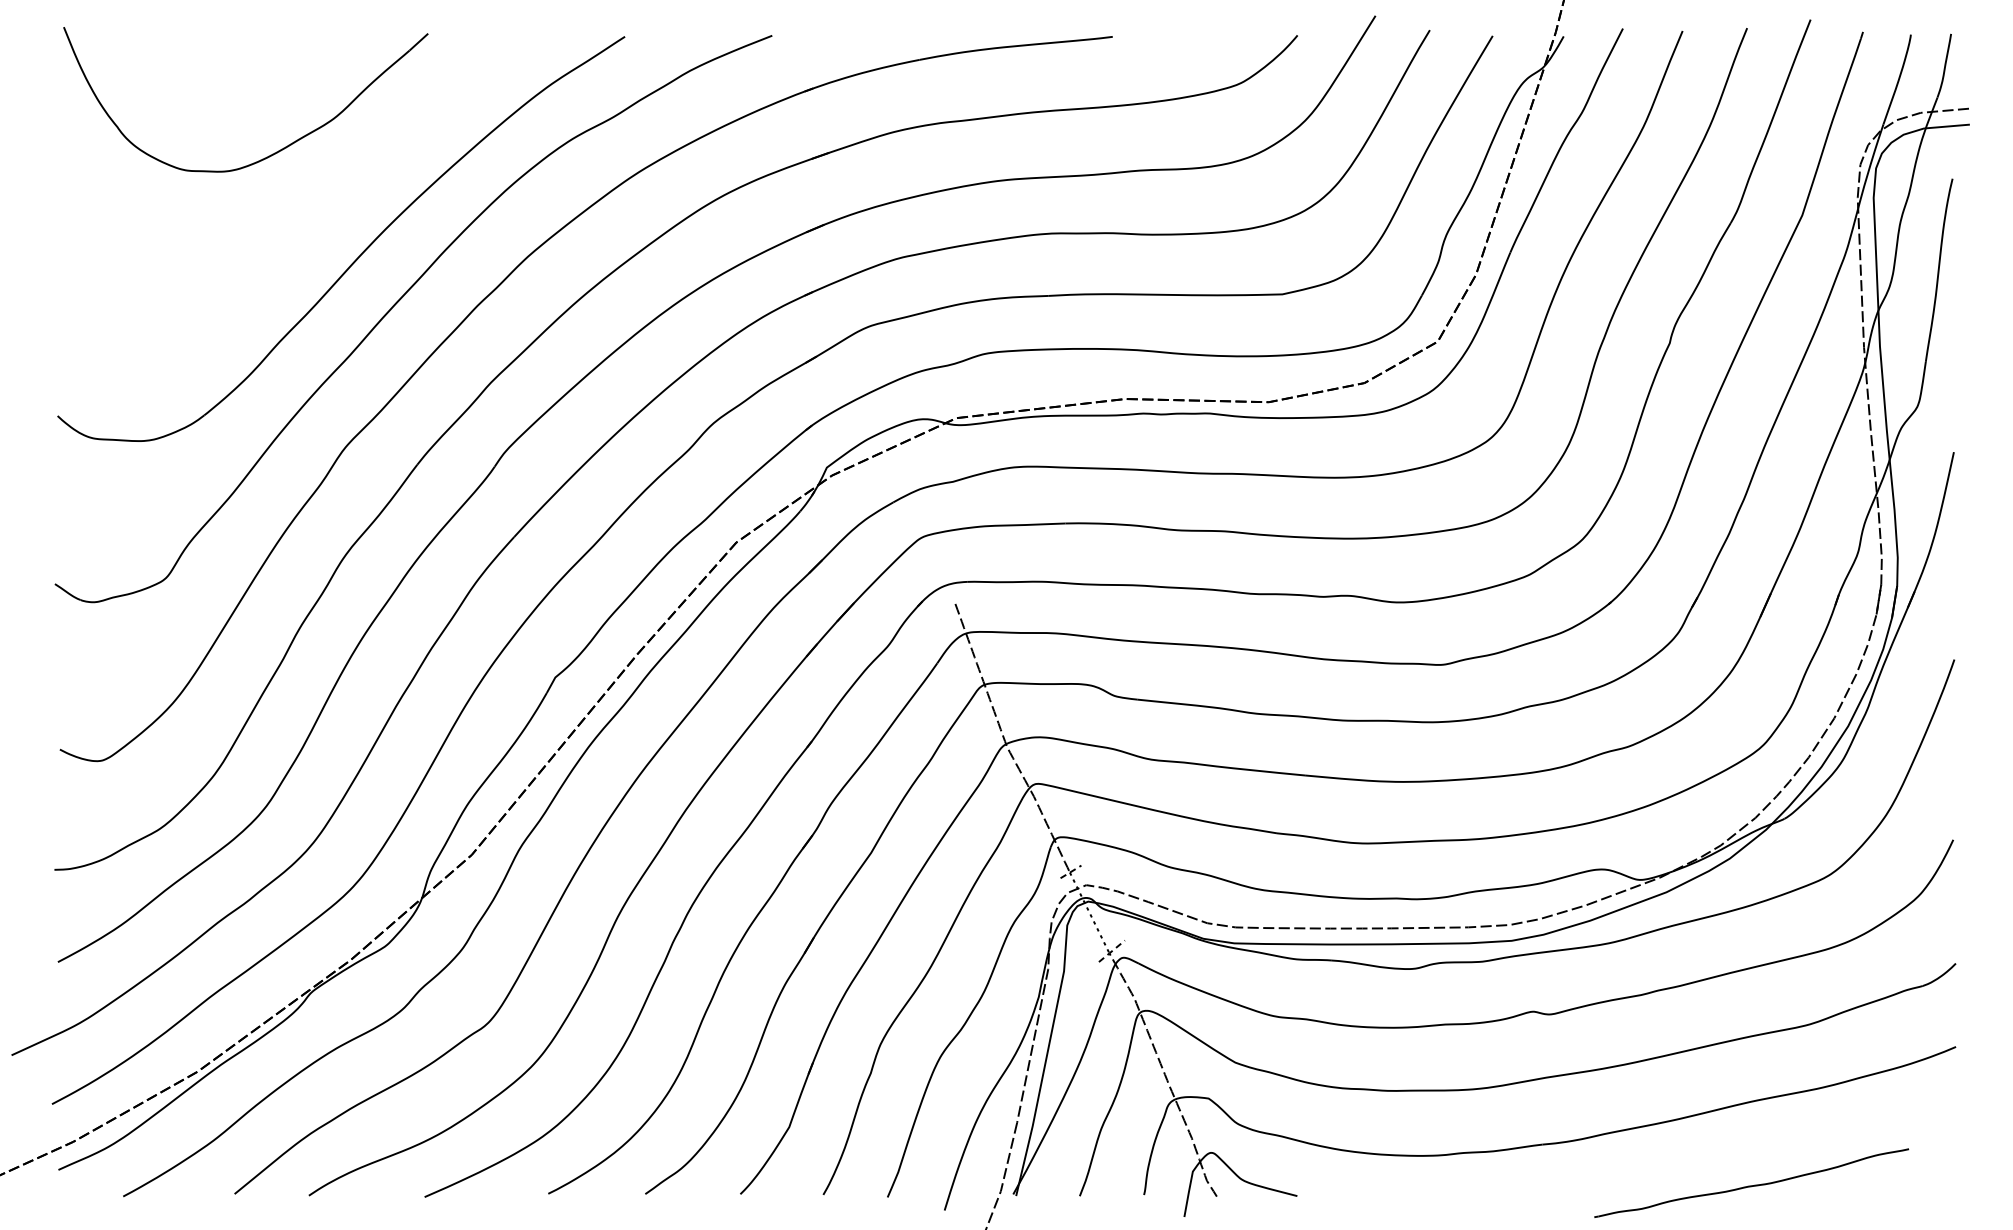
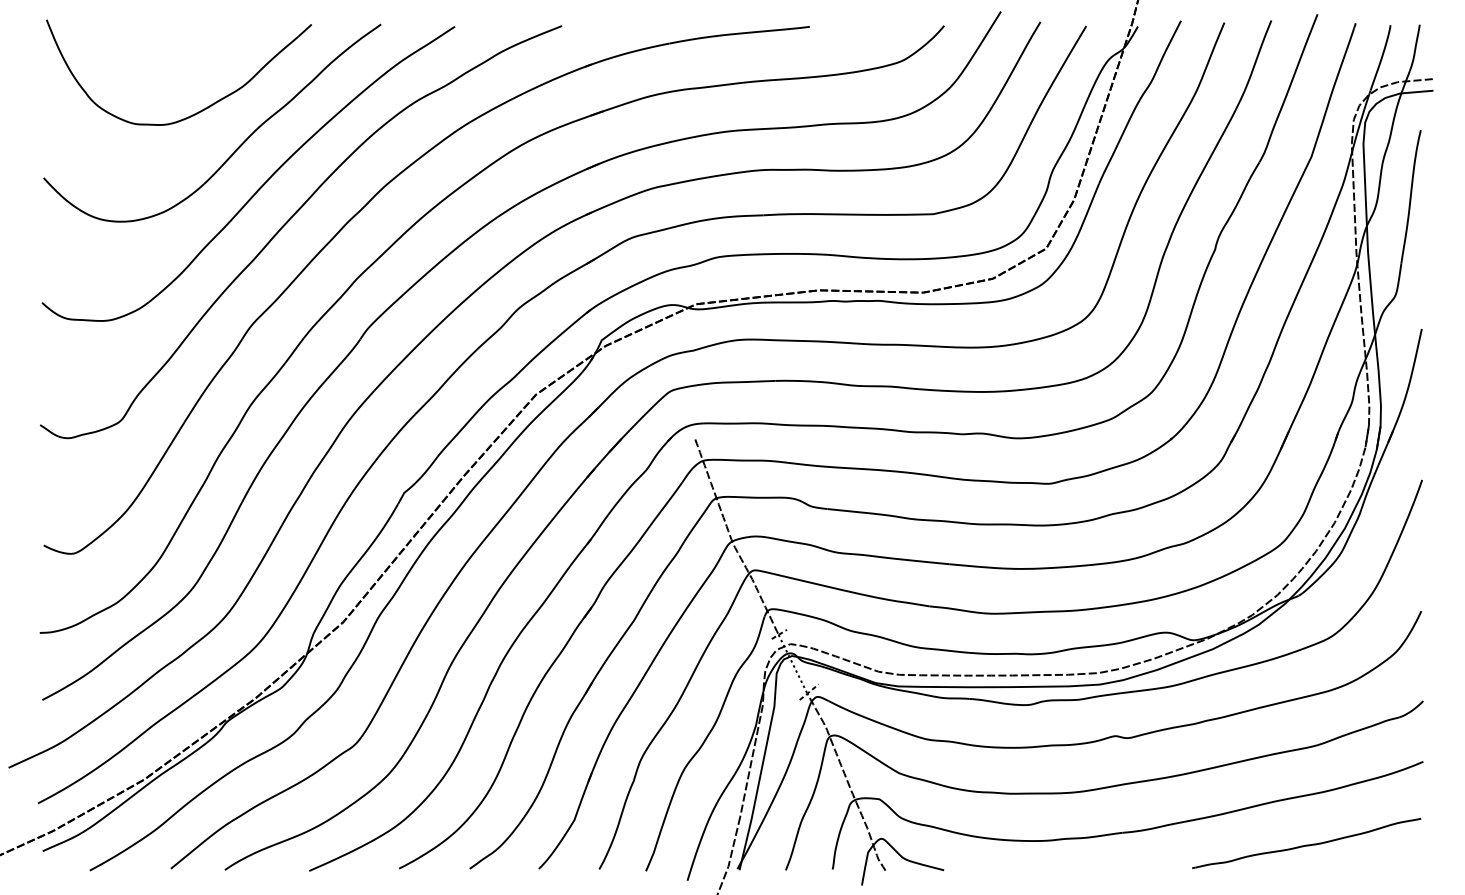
part: (330, 198) -> (240, 144), added
part: (1751, 1182) -> (1306, 842), moved

